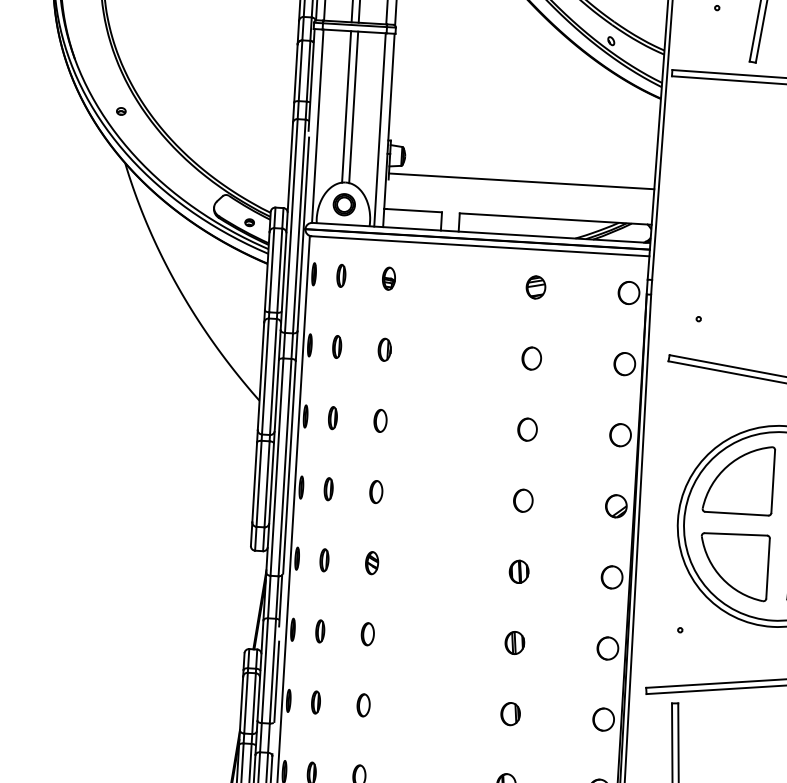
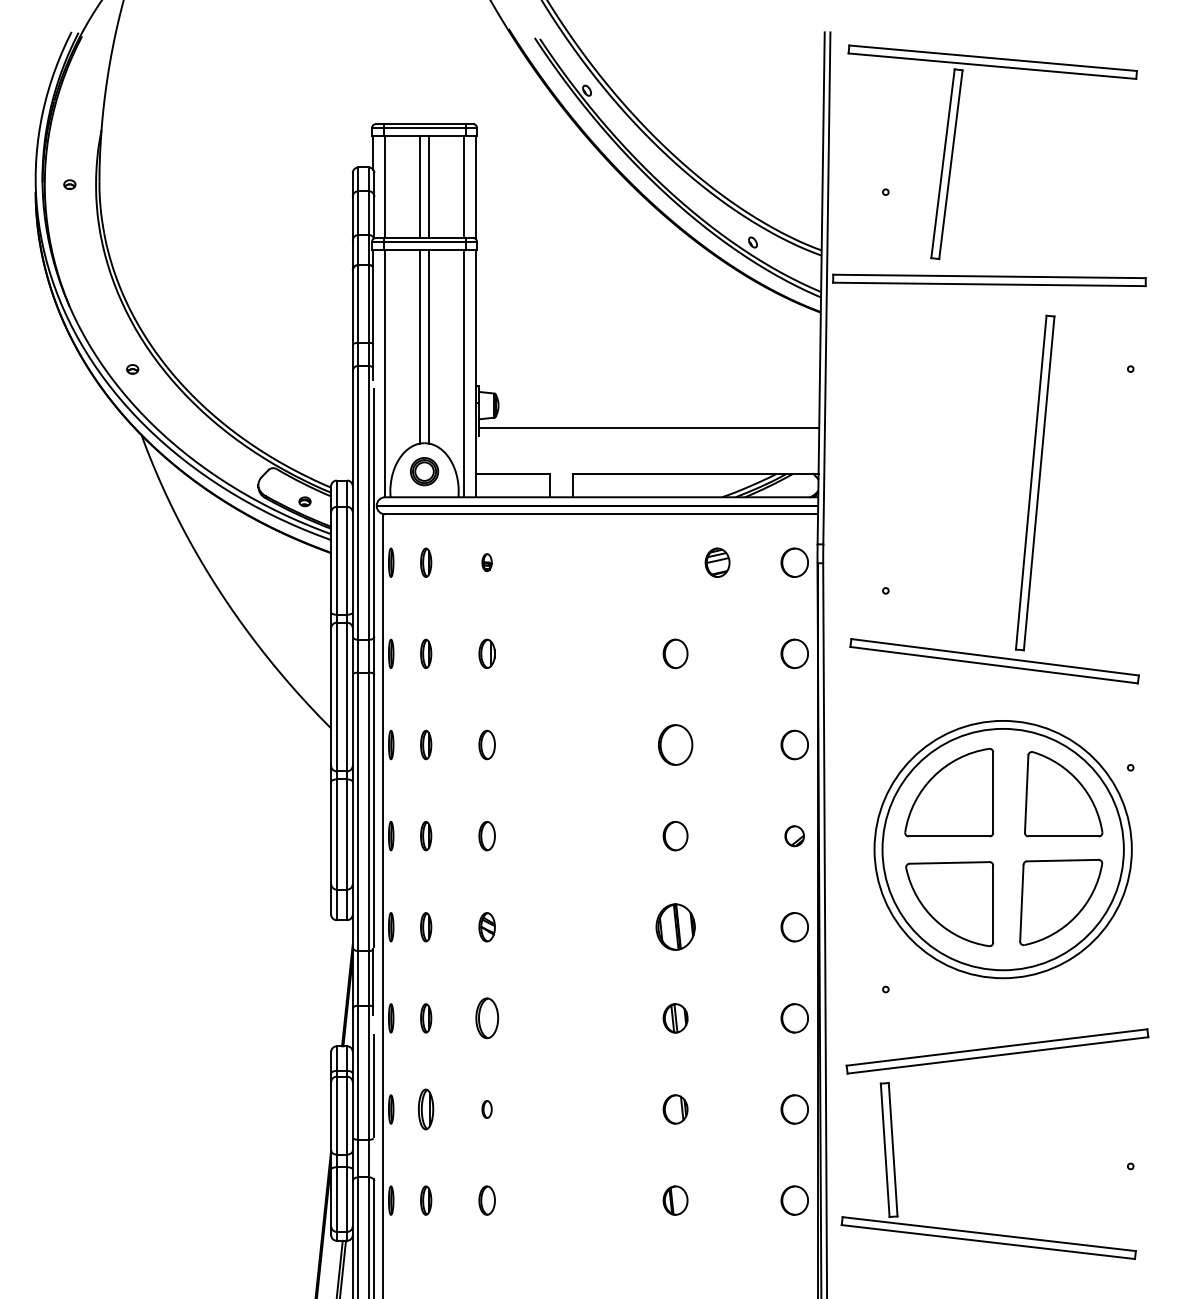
part: (388, 278) -> (486, 562), size x0.6
part: (535, 287) -> (717, 562), moved
part: (527, 429) -> (675, 744), size x1.4
part: (616, 506) -> (794, 836), size x0.7
part: (519, 572) -> (675, 927), size x1.6
part: (367, 634) -> (486, 1018), size x1.4
part: (316, 702) -> (426, 1109), size x1.4
part: (363, 705) -> (486, 1109), size x0.6

